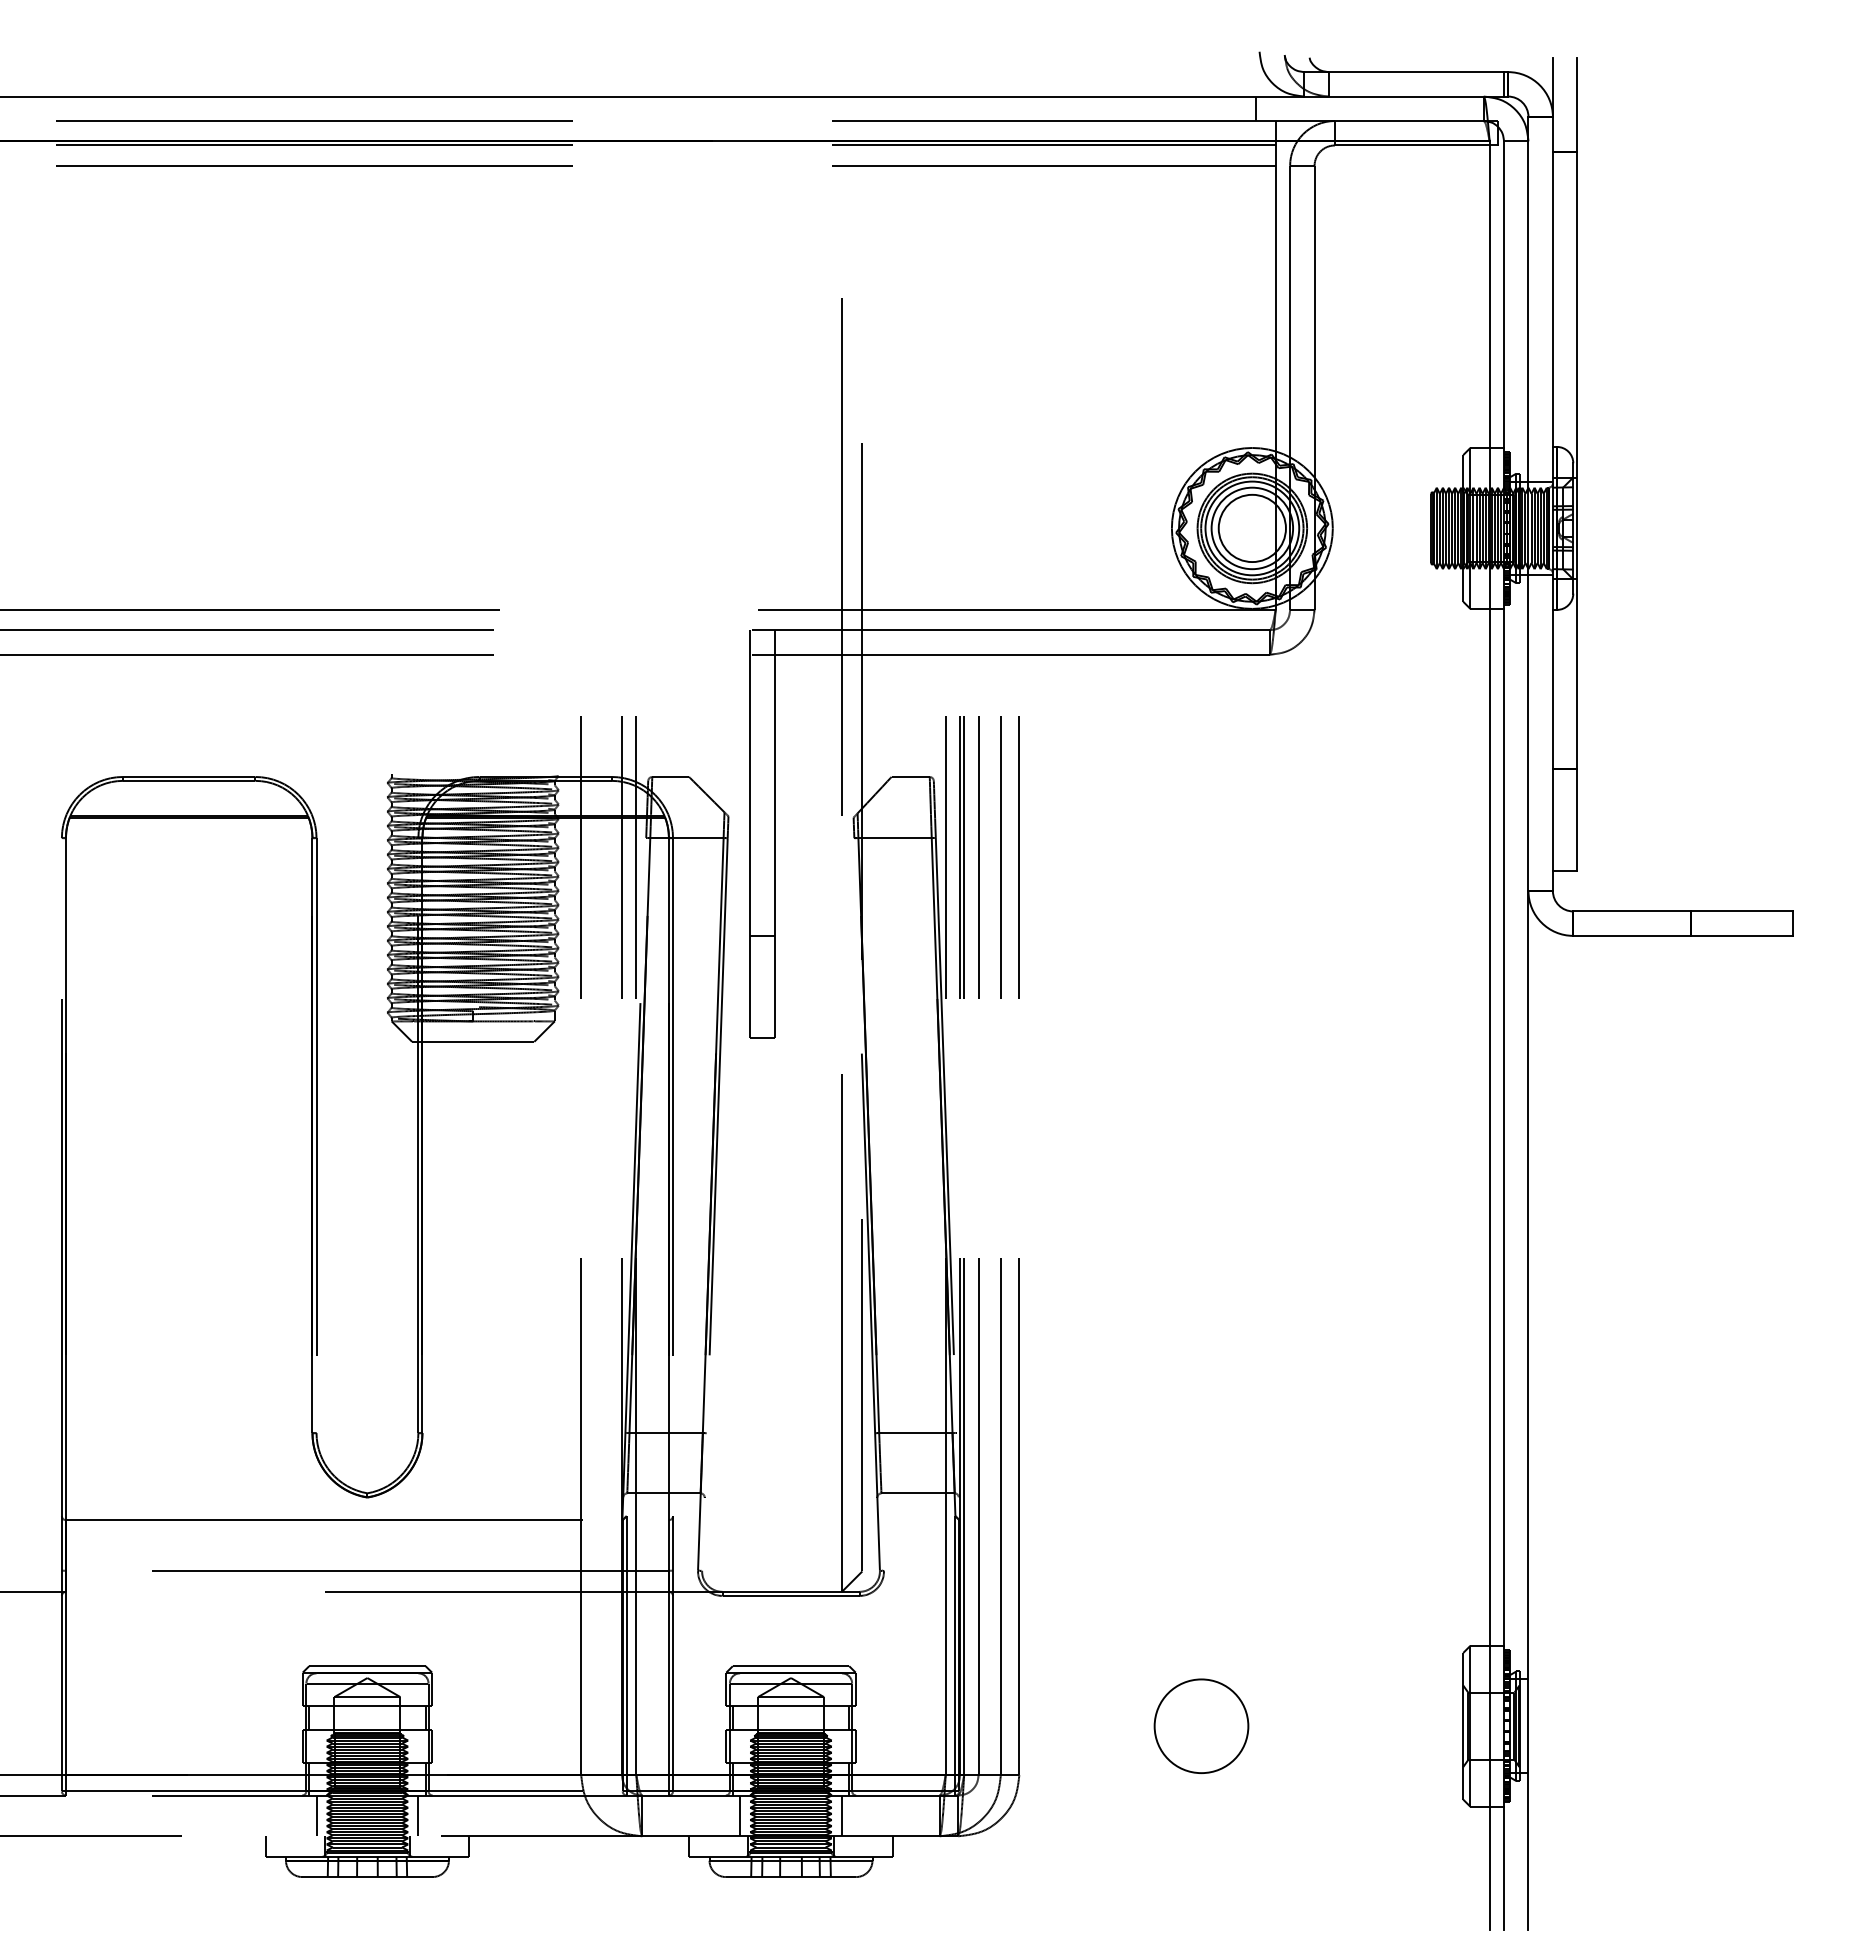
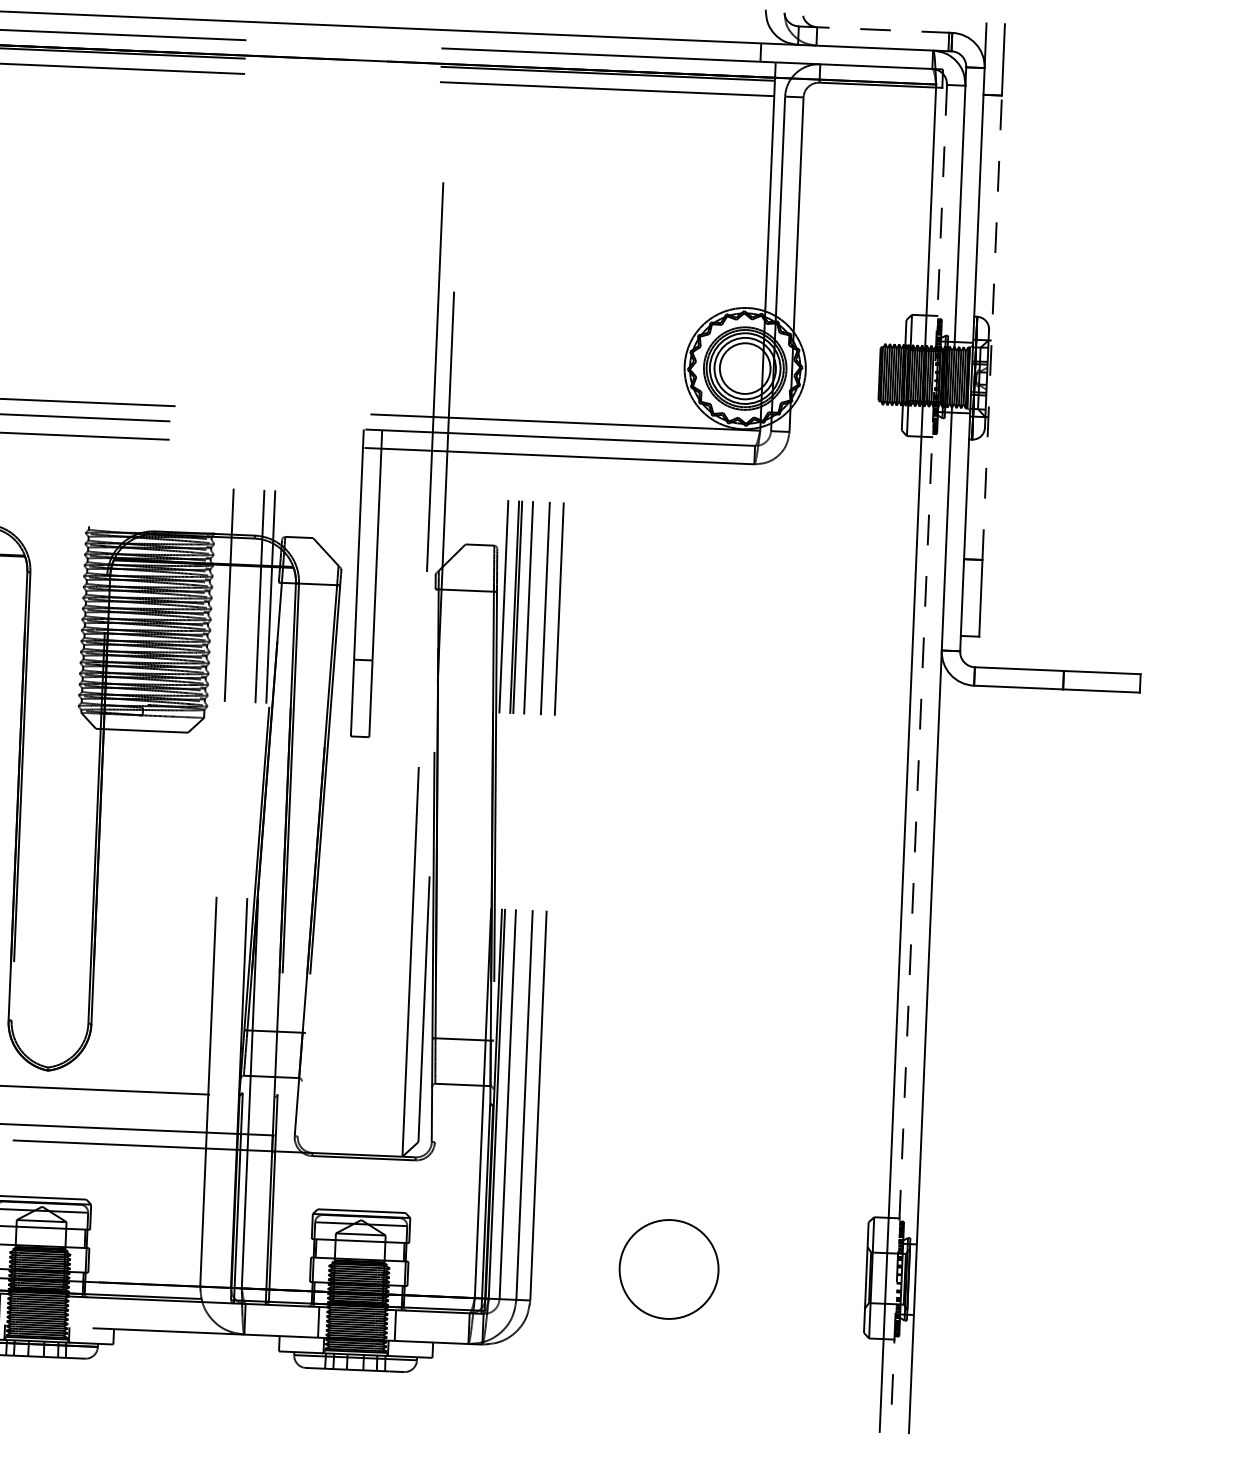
line: (1404, 72) -> (874, 29), solid -> dashed
line: (1577, 460) -> (992, 327), solid -> dashed
line: (1504, 1036) -> (919, 759), solid -> dashed
circle: (1201, 1725) -> (669, 1268), size x1.4
line: (418, 1815) -> (76, 1311), removed

